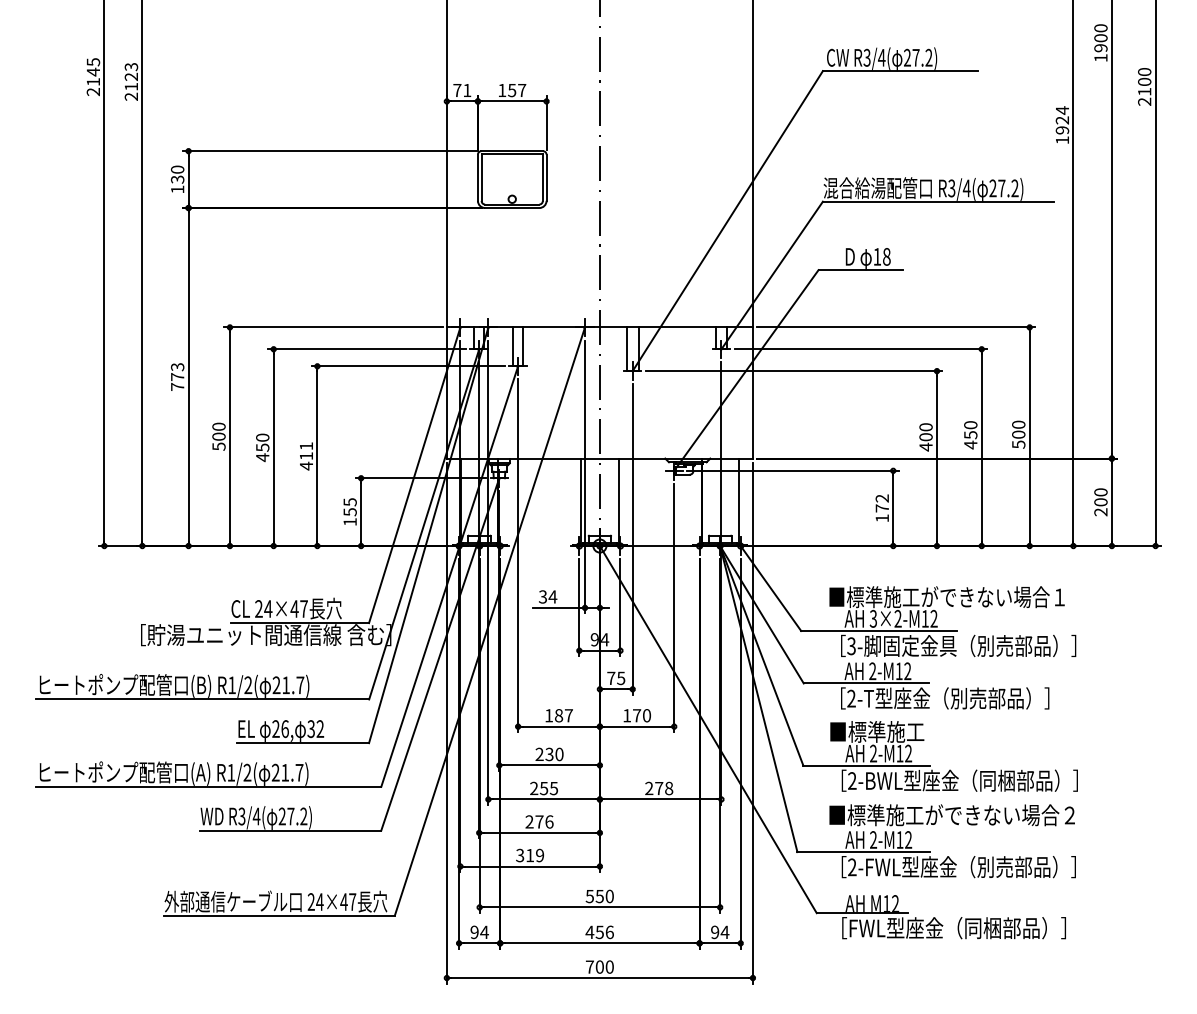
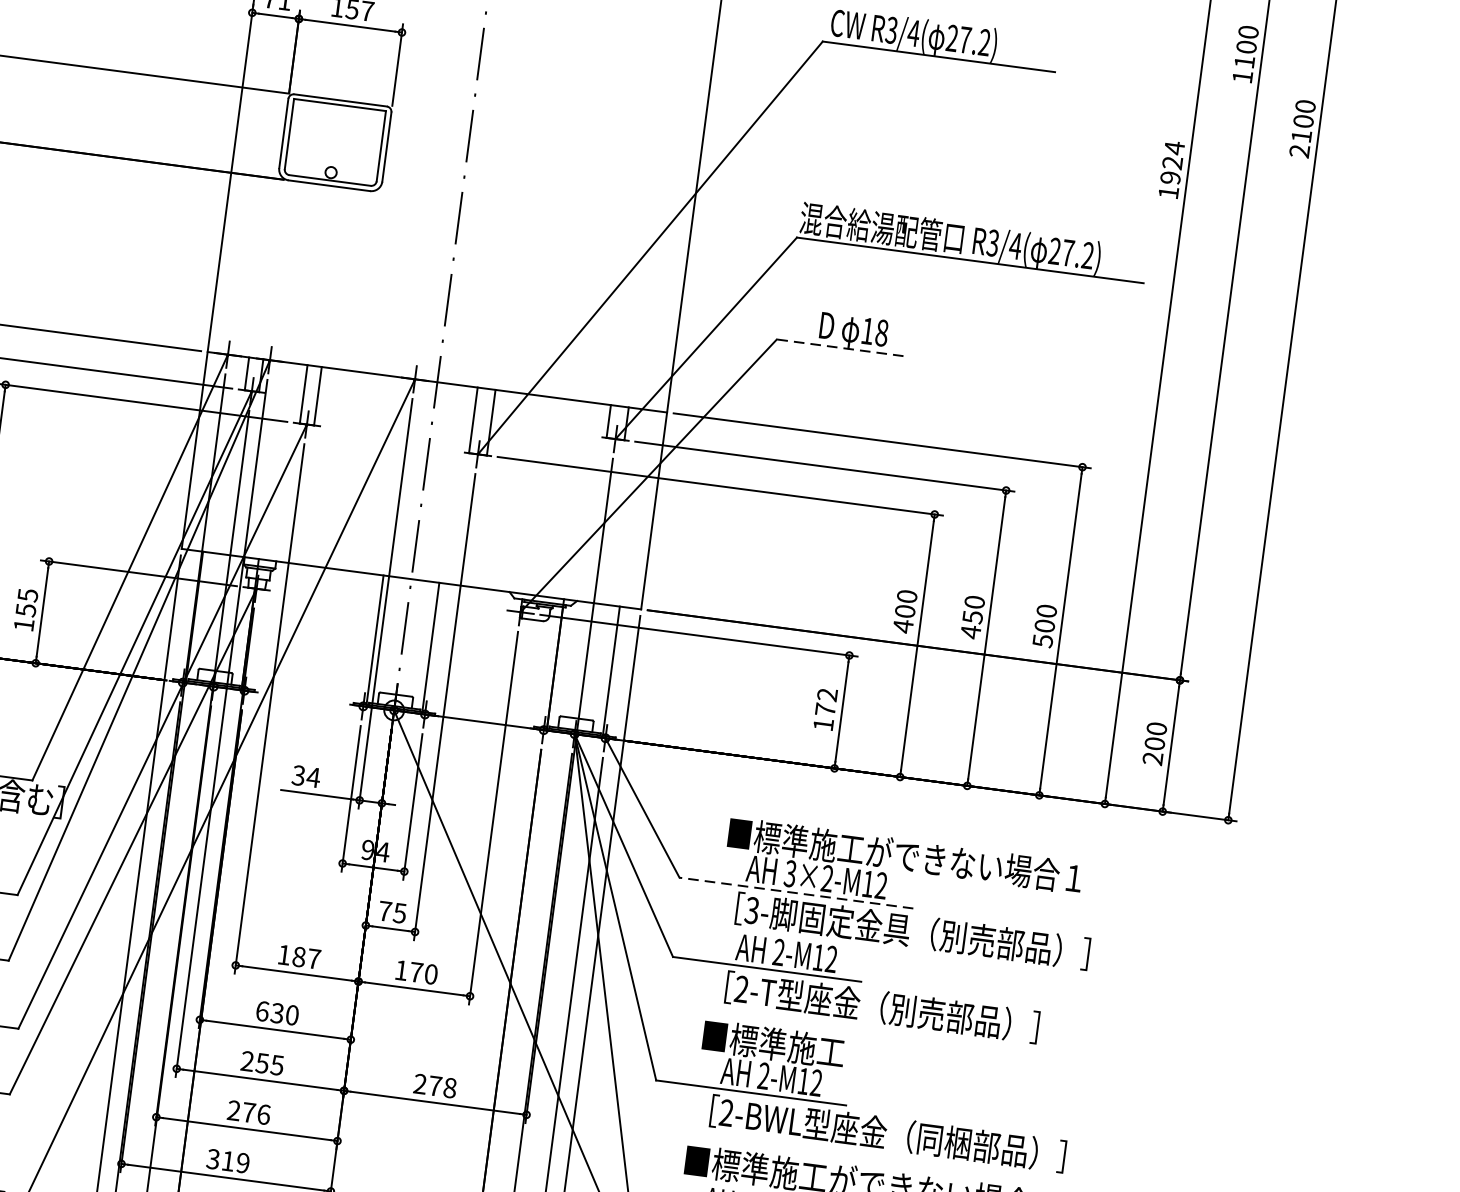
text: (1100, 48) -> (1243, 62), 1900 -> 1100
line: (860, 270) -> (839, 348), solid -> dashed
line: (879, 631) -> (796, 893), solid -> dashed
text: (539, 754) -> (262, 1011), 230 -> 630

